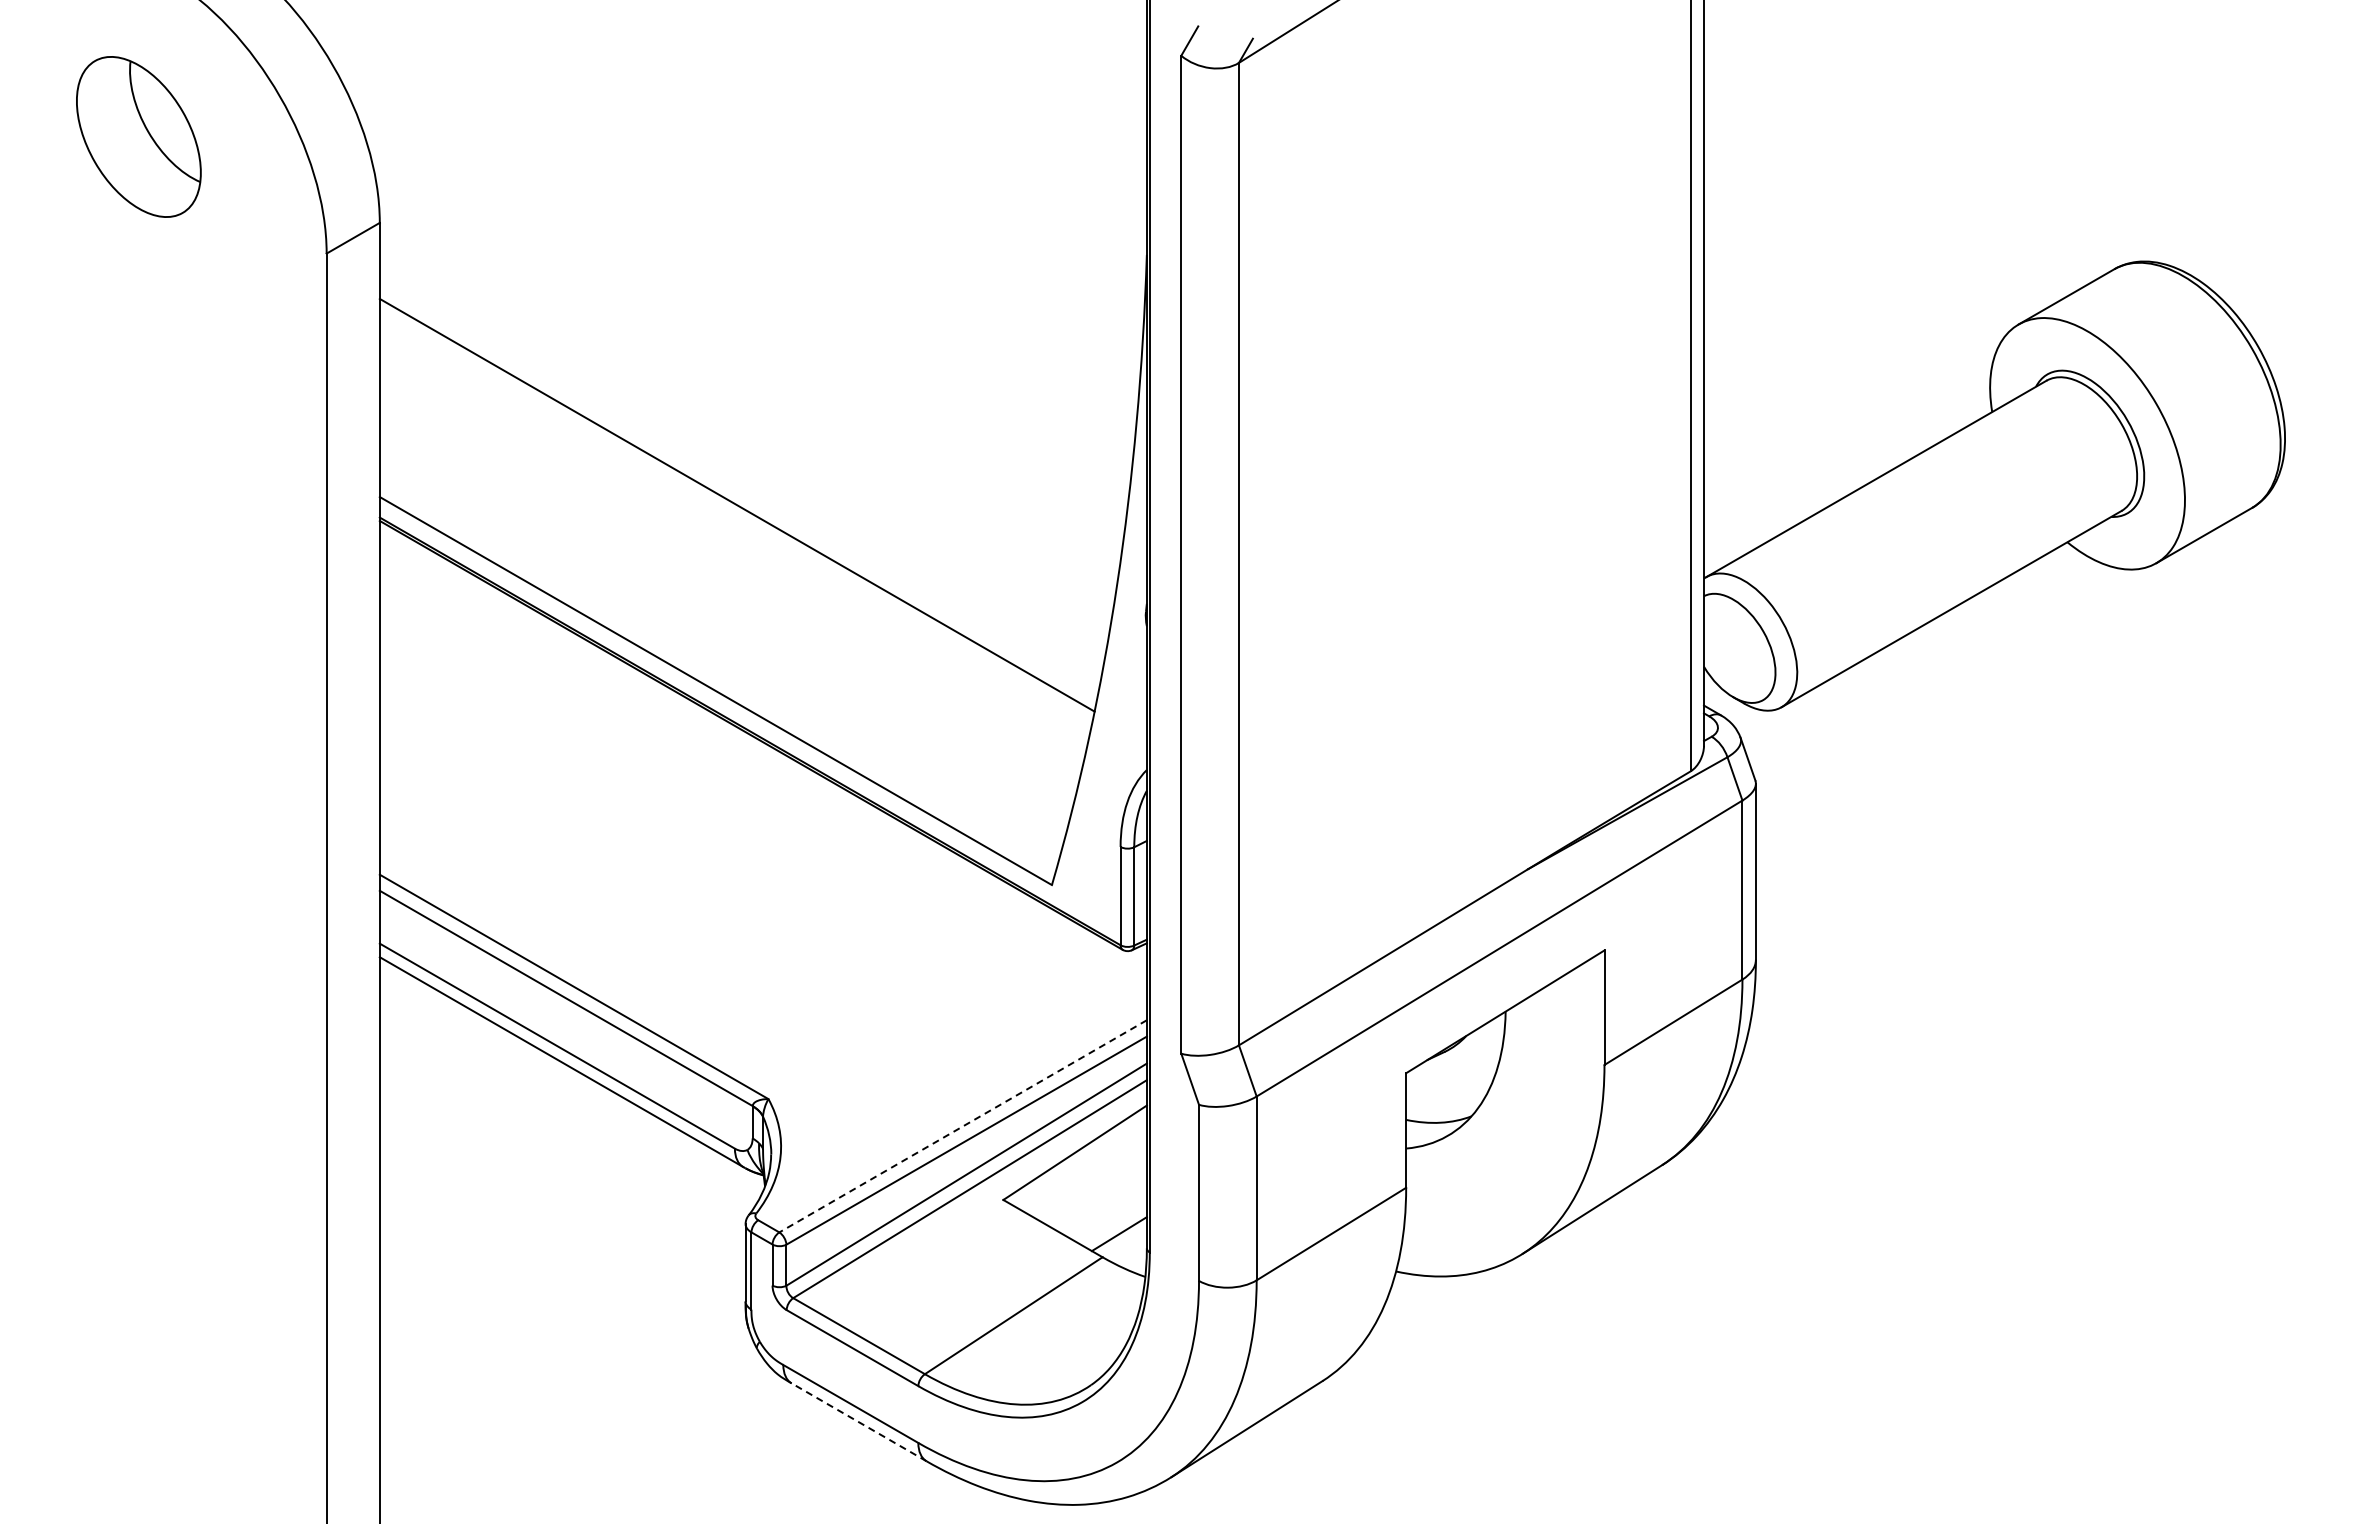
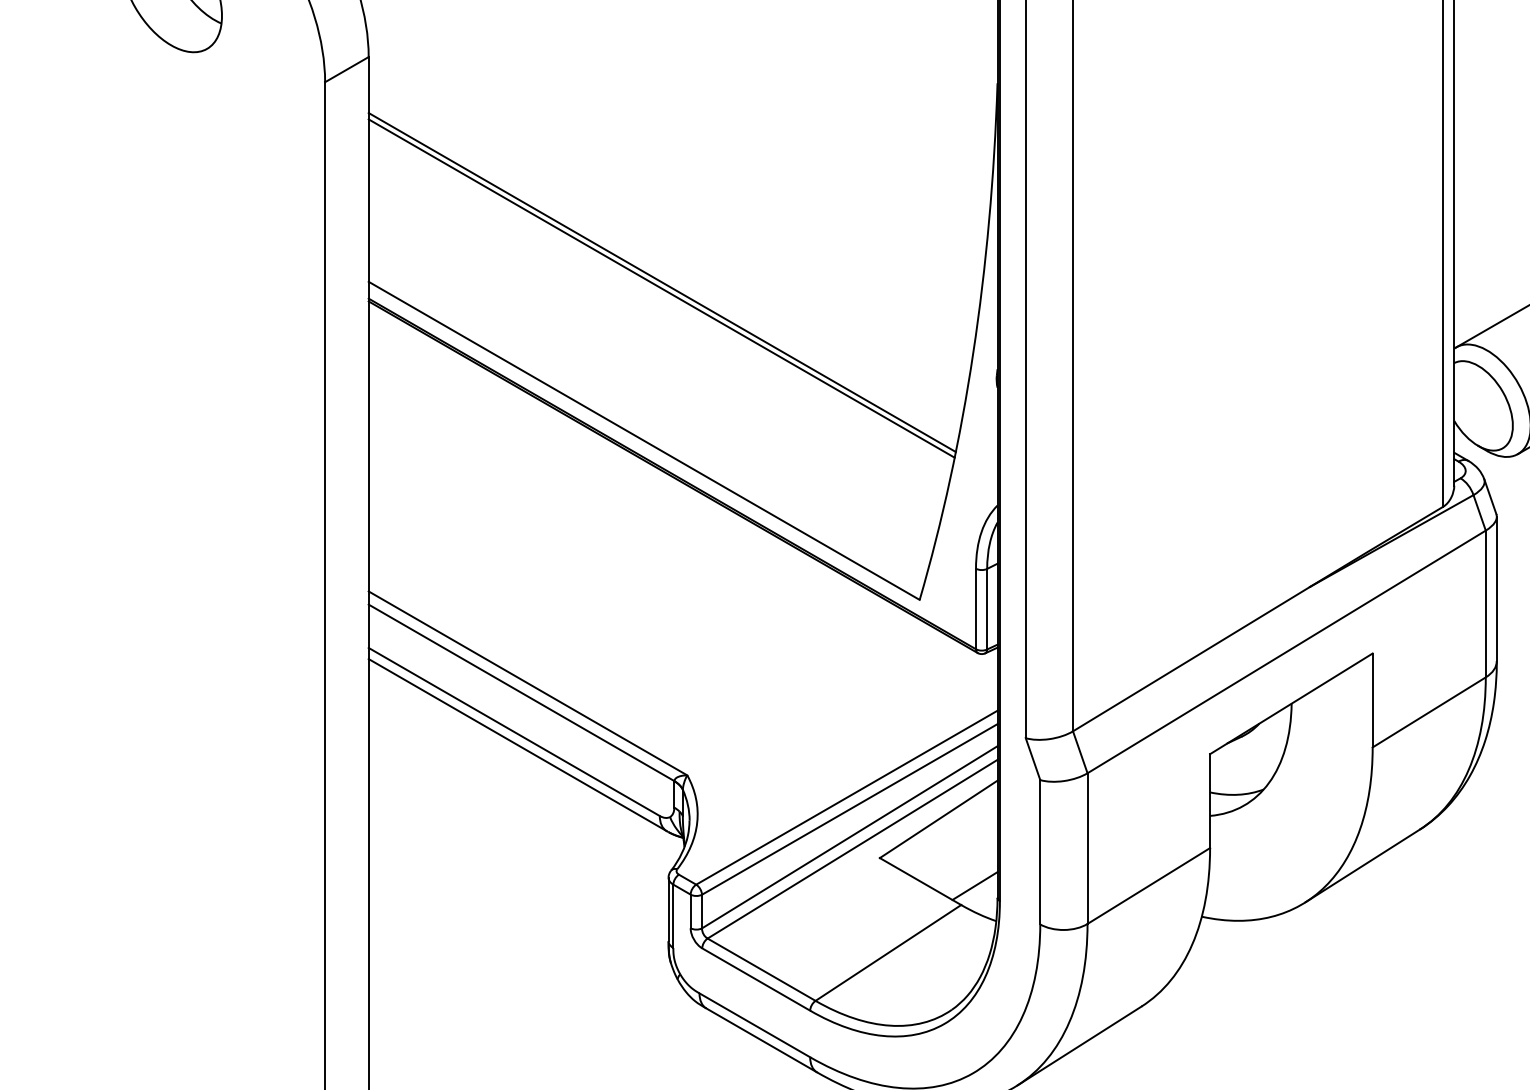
line: (737, 497) -> (661, 282), added
line: (962, 1126) -> (846, 797), dashed -> solid
line: (859, 1422) -> (761, 1040), dashed -> solid

